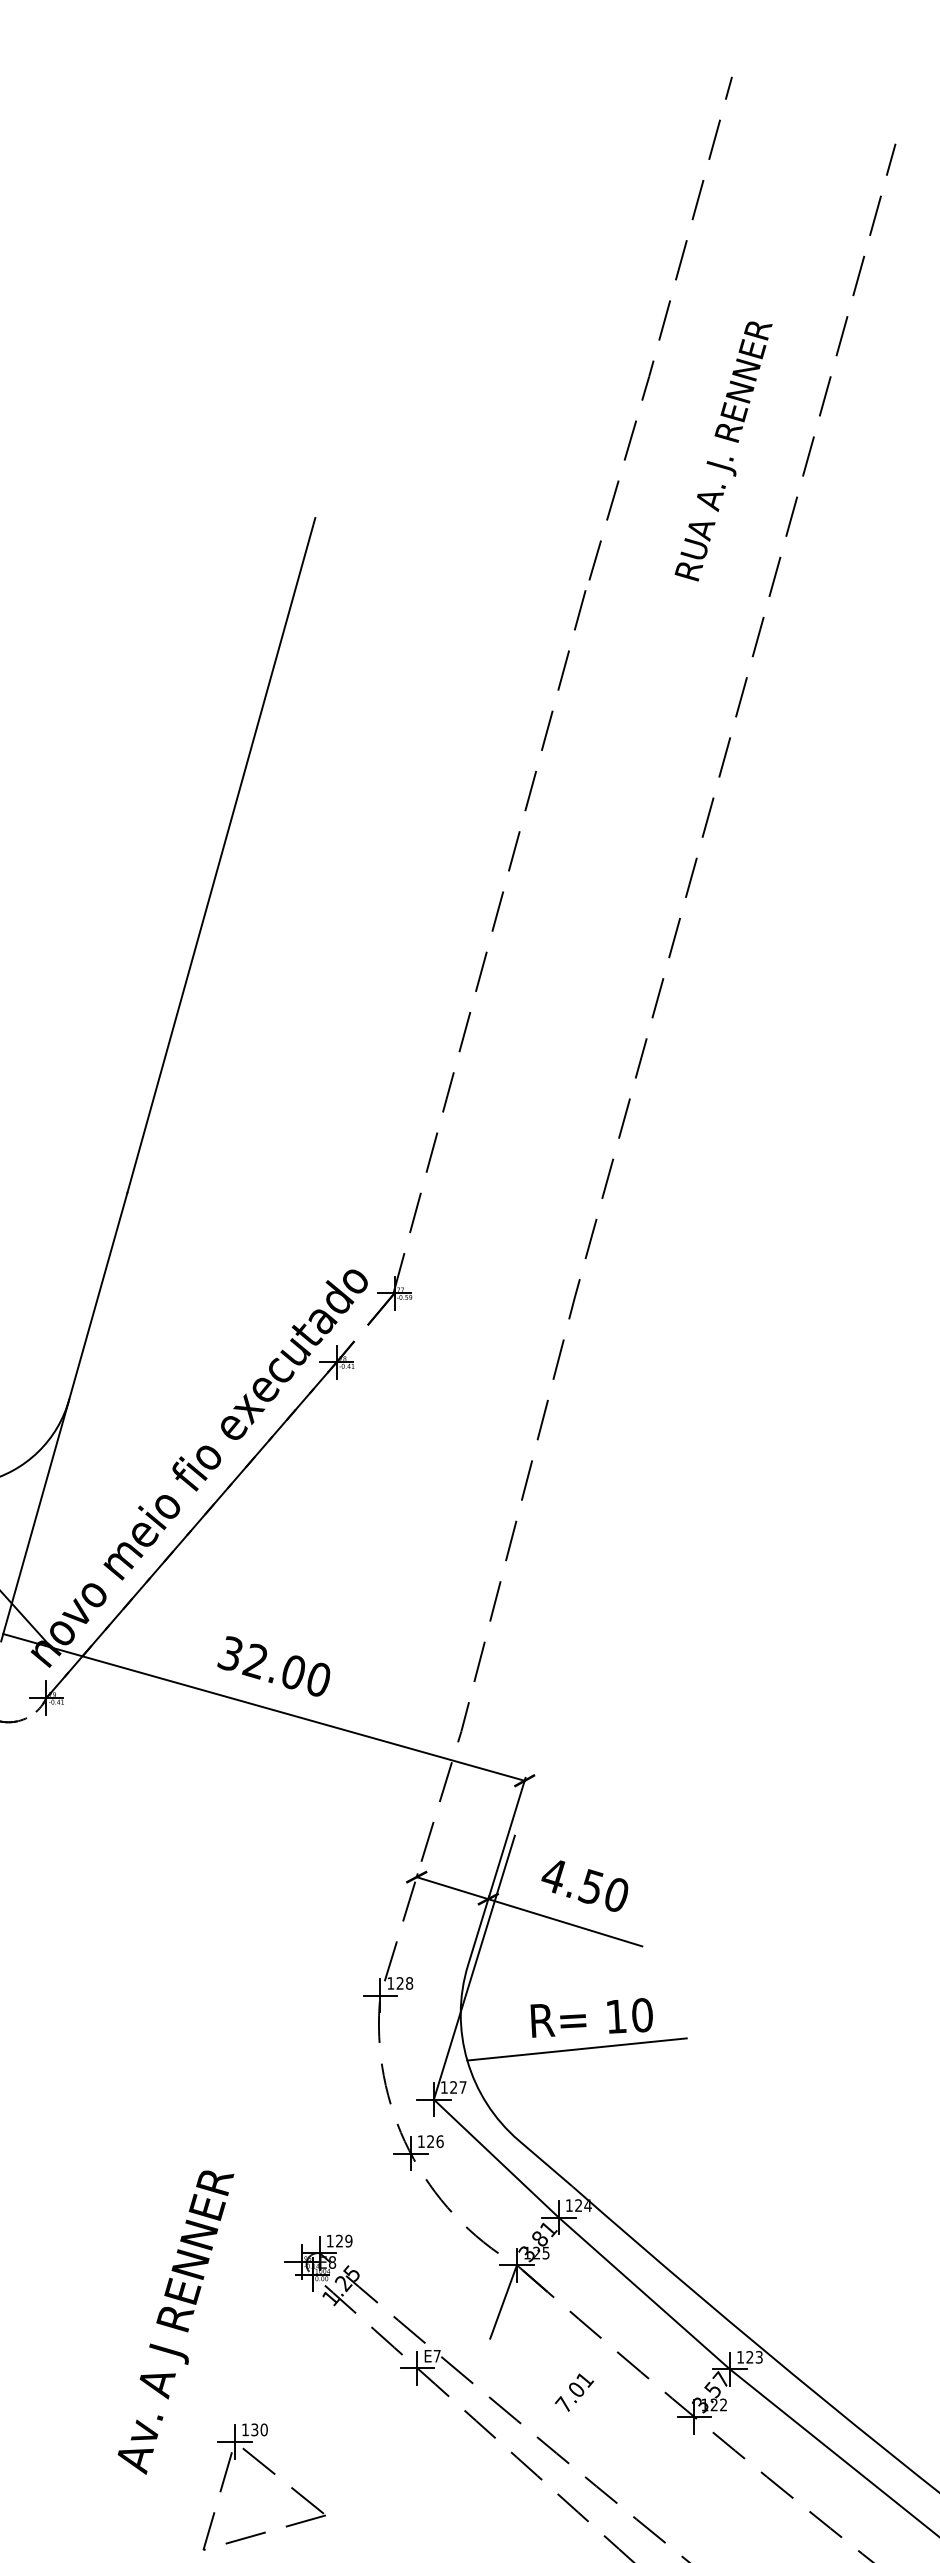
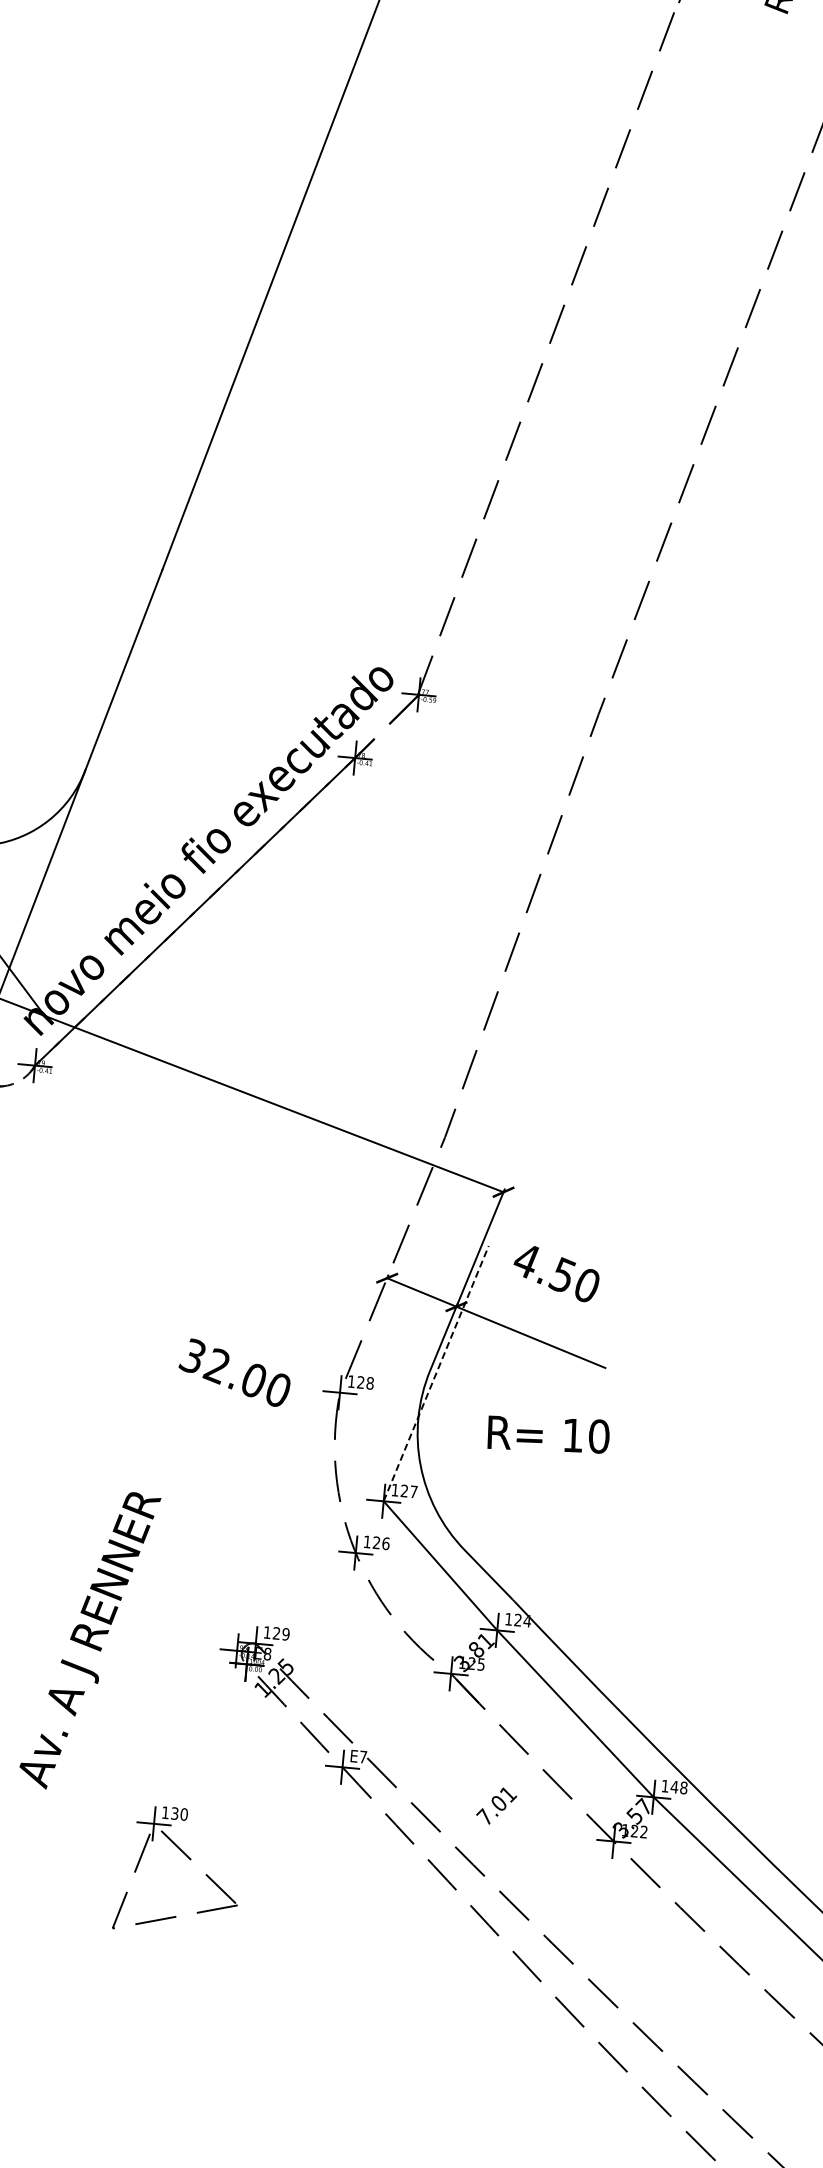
text: (273, 1666) -> (234, 1372), moved
text: (584, 1885) -> (556, 1273), moved
line: (474, 1967) -> (436, 1373), solid -> dashed
line: (576, 2049) -> (530, 1464), removed
line: (503, 2301) -> (434, 1708), removed
text: (175, 2322) -> (89, 1640), moved
text: (754, 2356) -> (679, 1786), 123 -> 148

